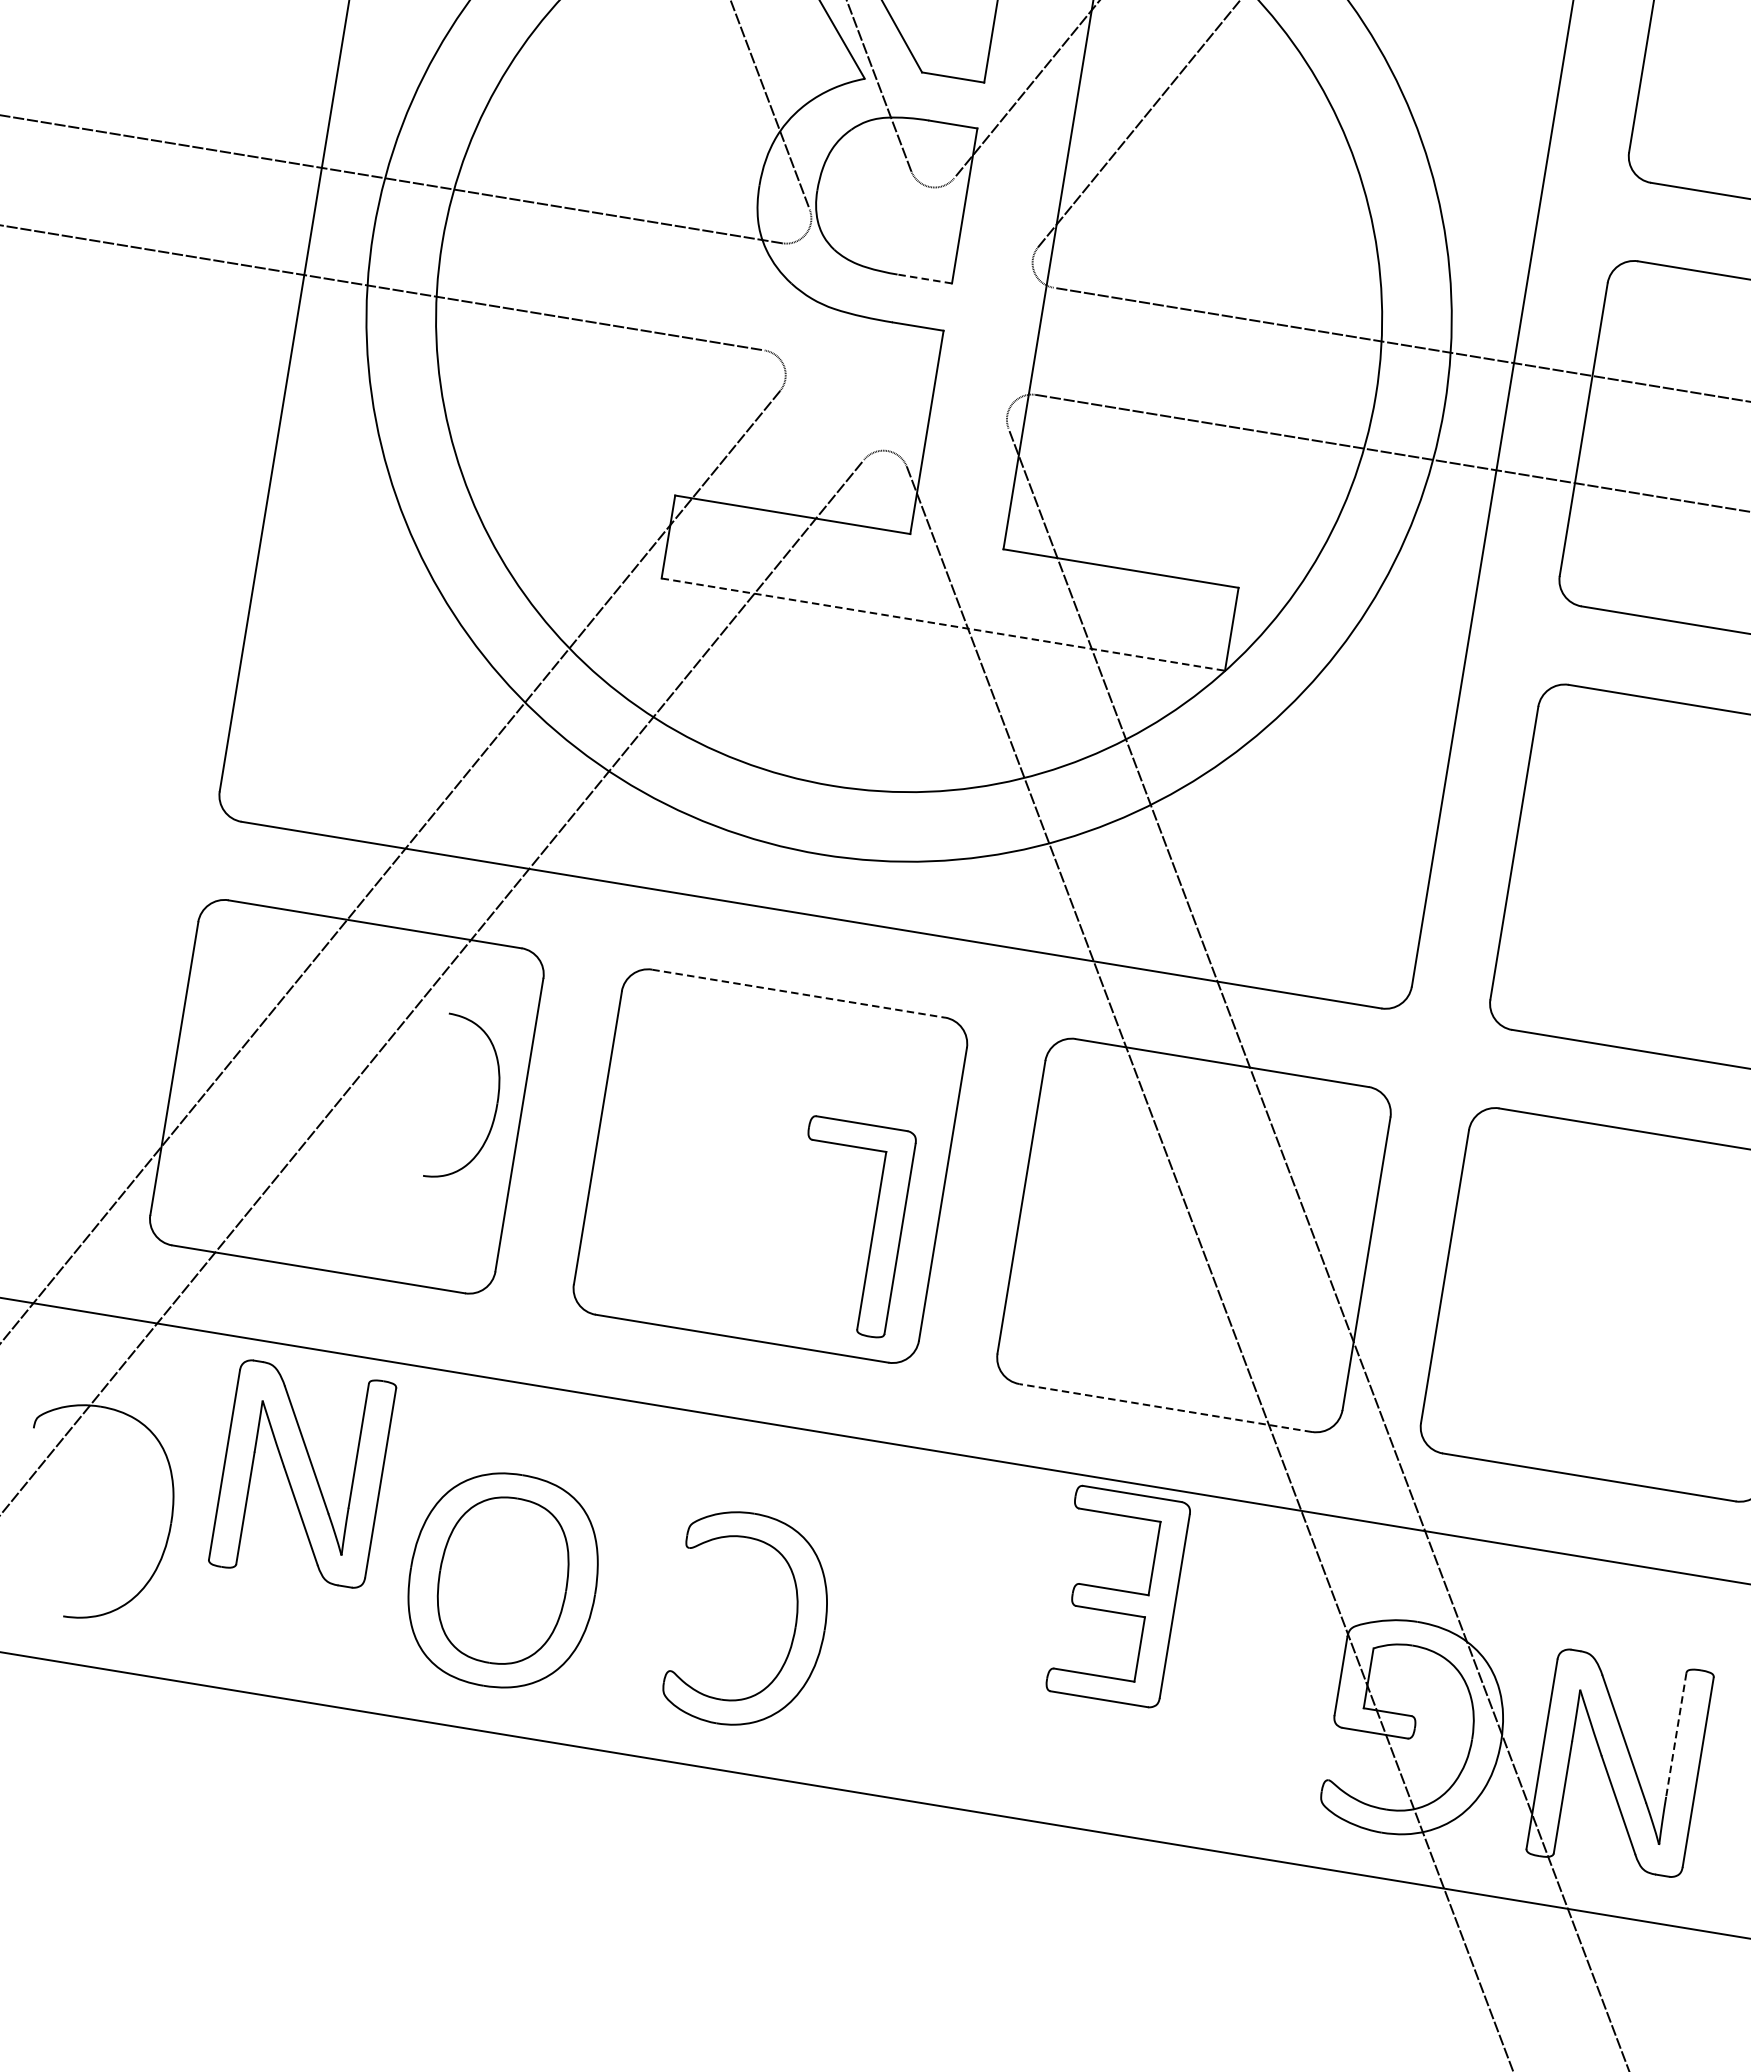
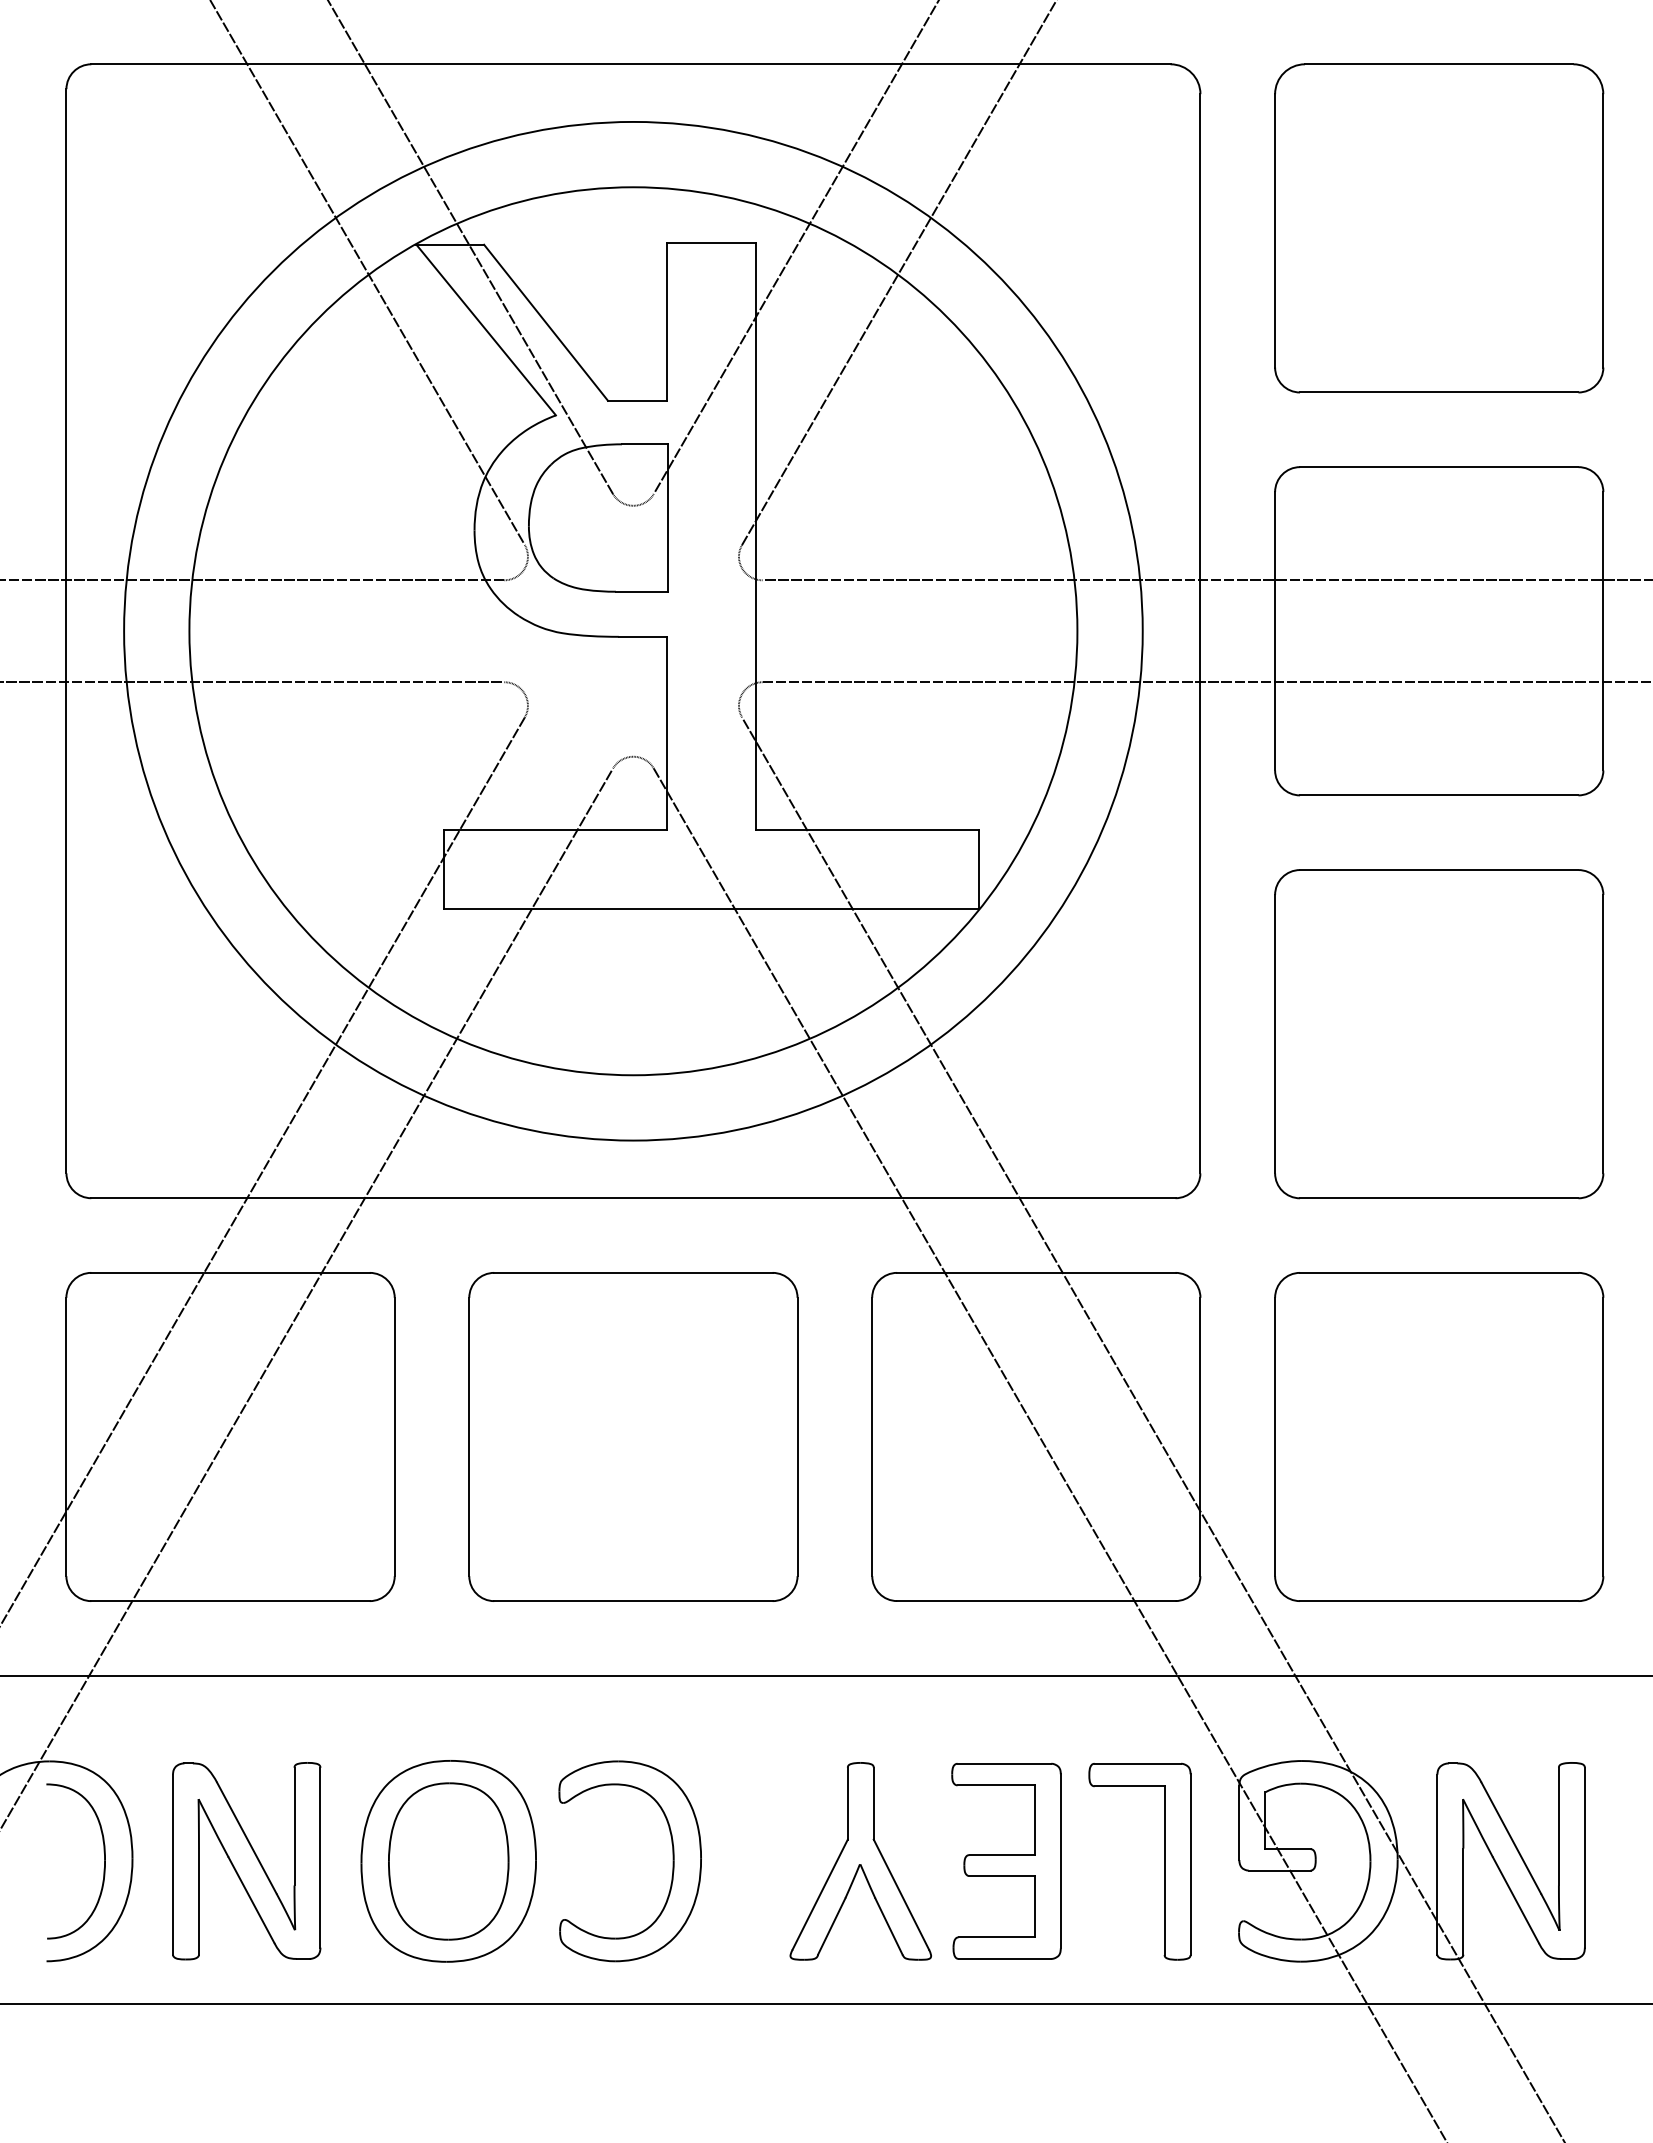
line: (924, 278) -> (641, 591), dashed -> solid
line: (943, 625) -> (711, 909), dashed -> solid
line: (798, 993) -> (633, 1272), dashed -> solid
part: (494, 1111) -> (103, 1868), moved
part: (873, 1231) -> (1164, 1861), moved
line: (1164, 1408) -> (1035, 1601), dashed -> solid
part: (302, 1474) -> (246, 1861), moved
part: (1117, 1597) -> (1006, 1861), moved
part: (794, 1628) -> (672, 1861), moved
part: (936, 1651) -> (860, 1861), added
line: (1675, 1734) -> (1558, 1826), dashed -> solid

